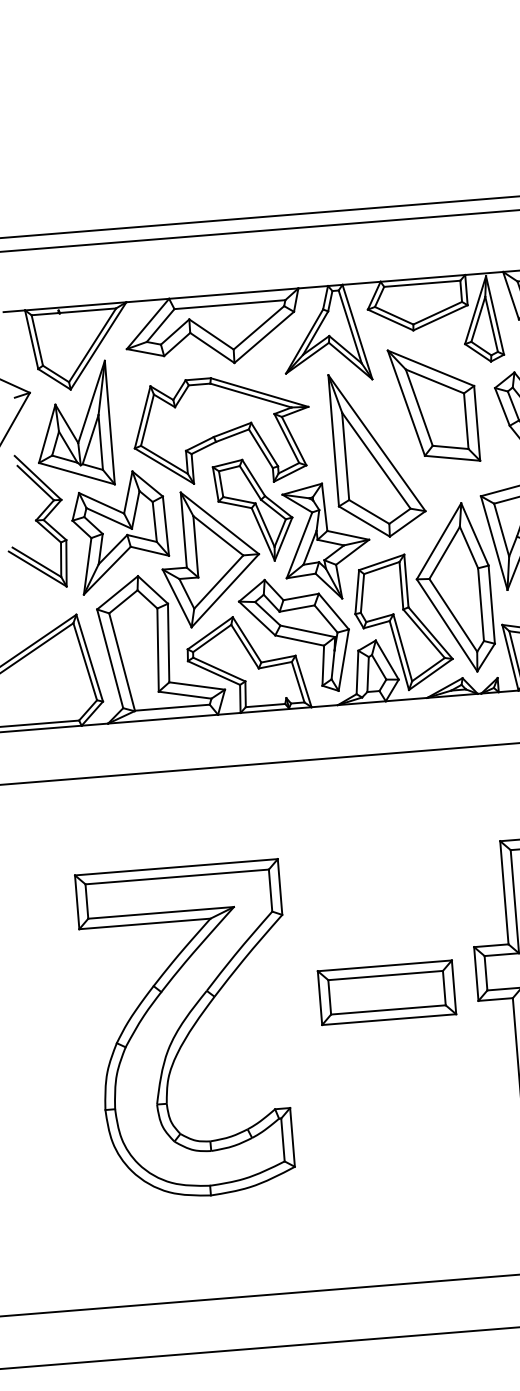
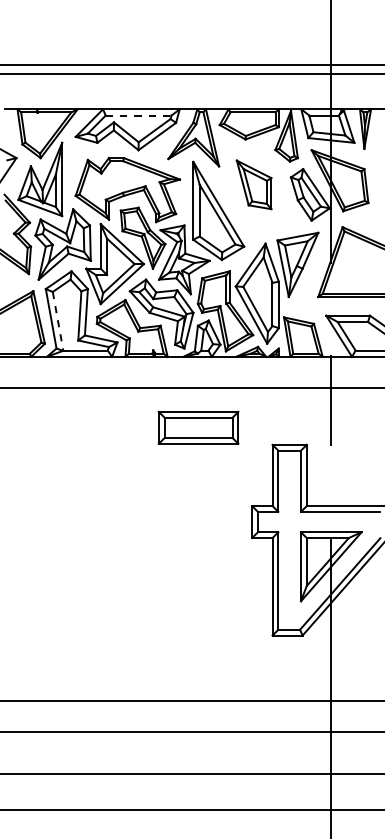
line: (229, 304) -> (138, 115), solid -> dashed
part: (432, 405) -> (253, 184), size x0.7
line: (122, 662) -> (58, 321), solid -> dashed
part: (386, 992) -> (198, 427), moved
part: (189, 1030) -> (80, 541), removed

